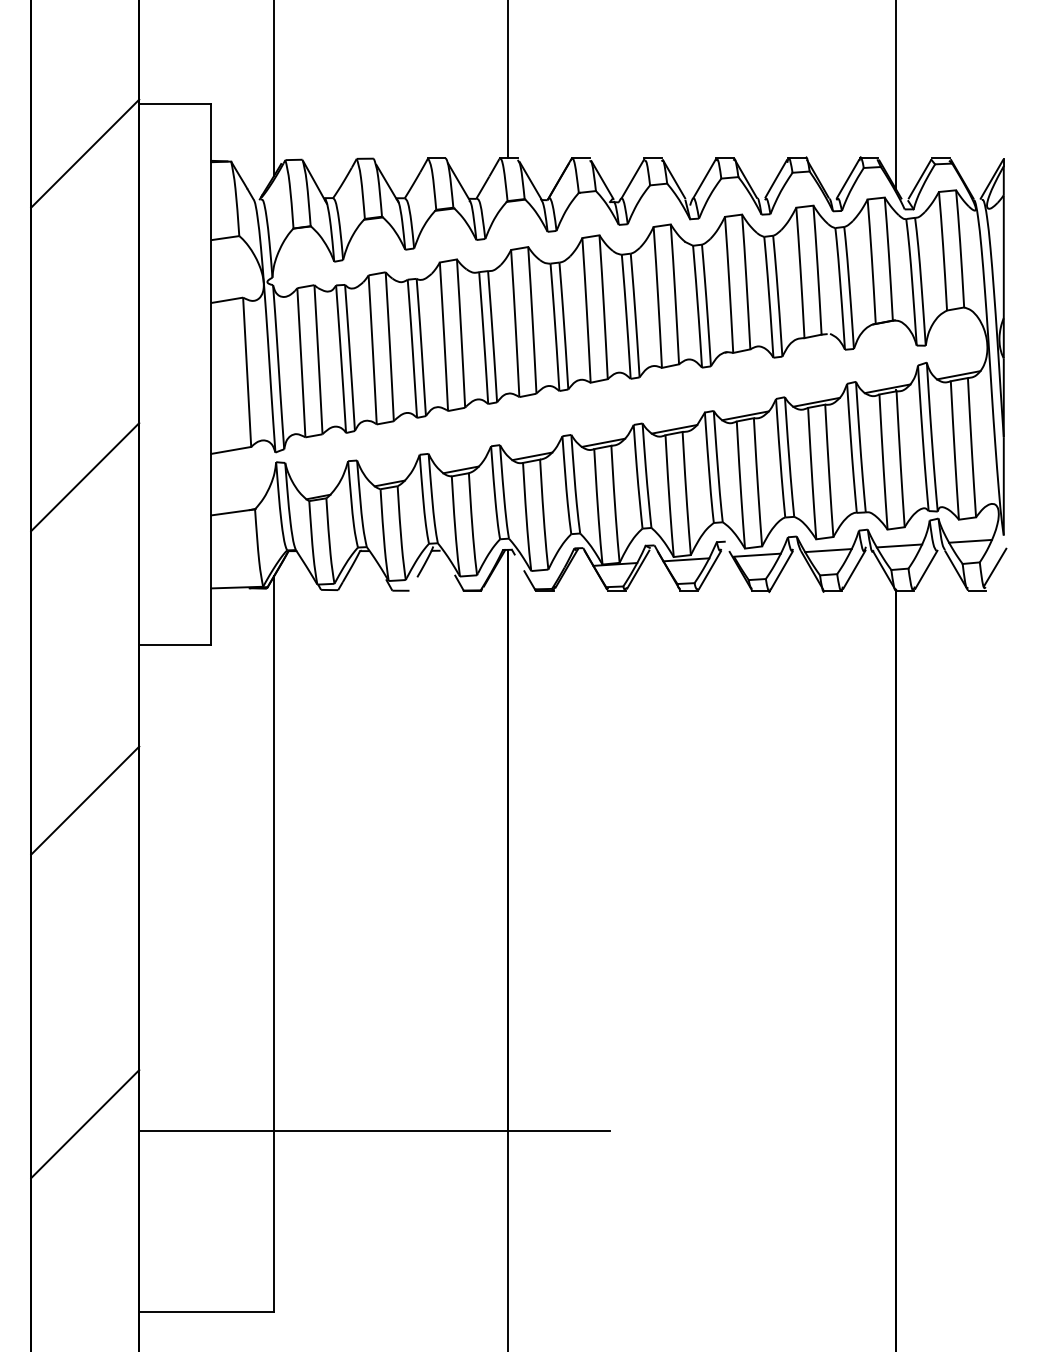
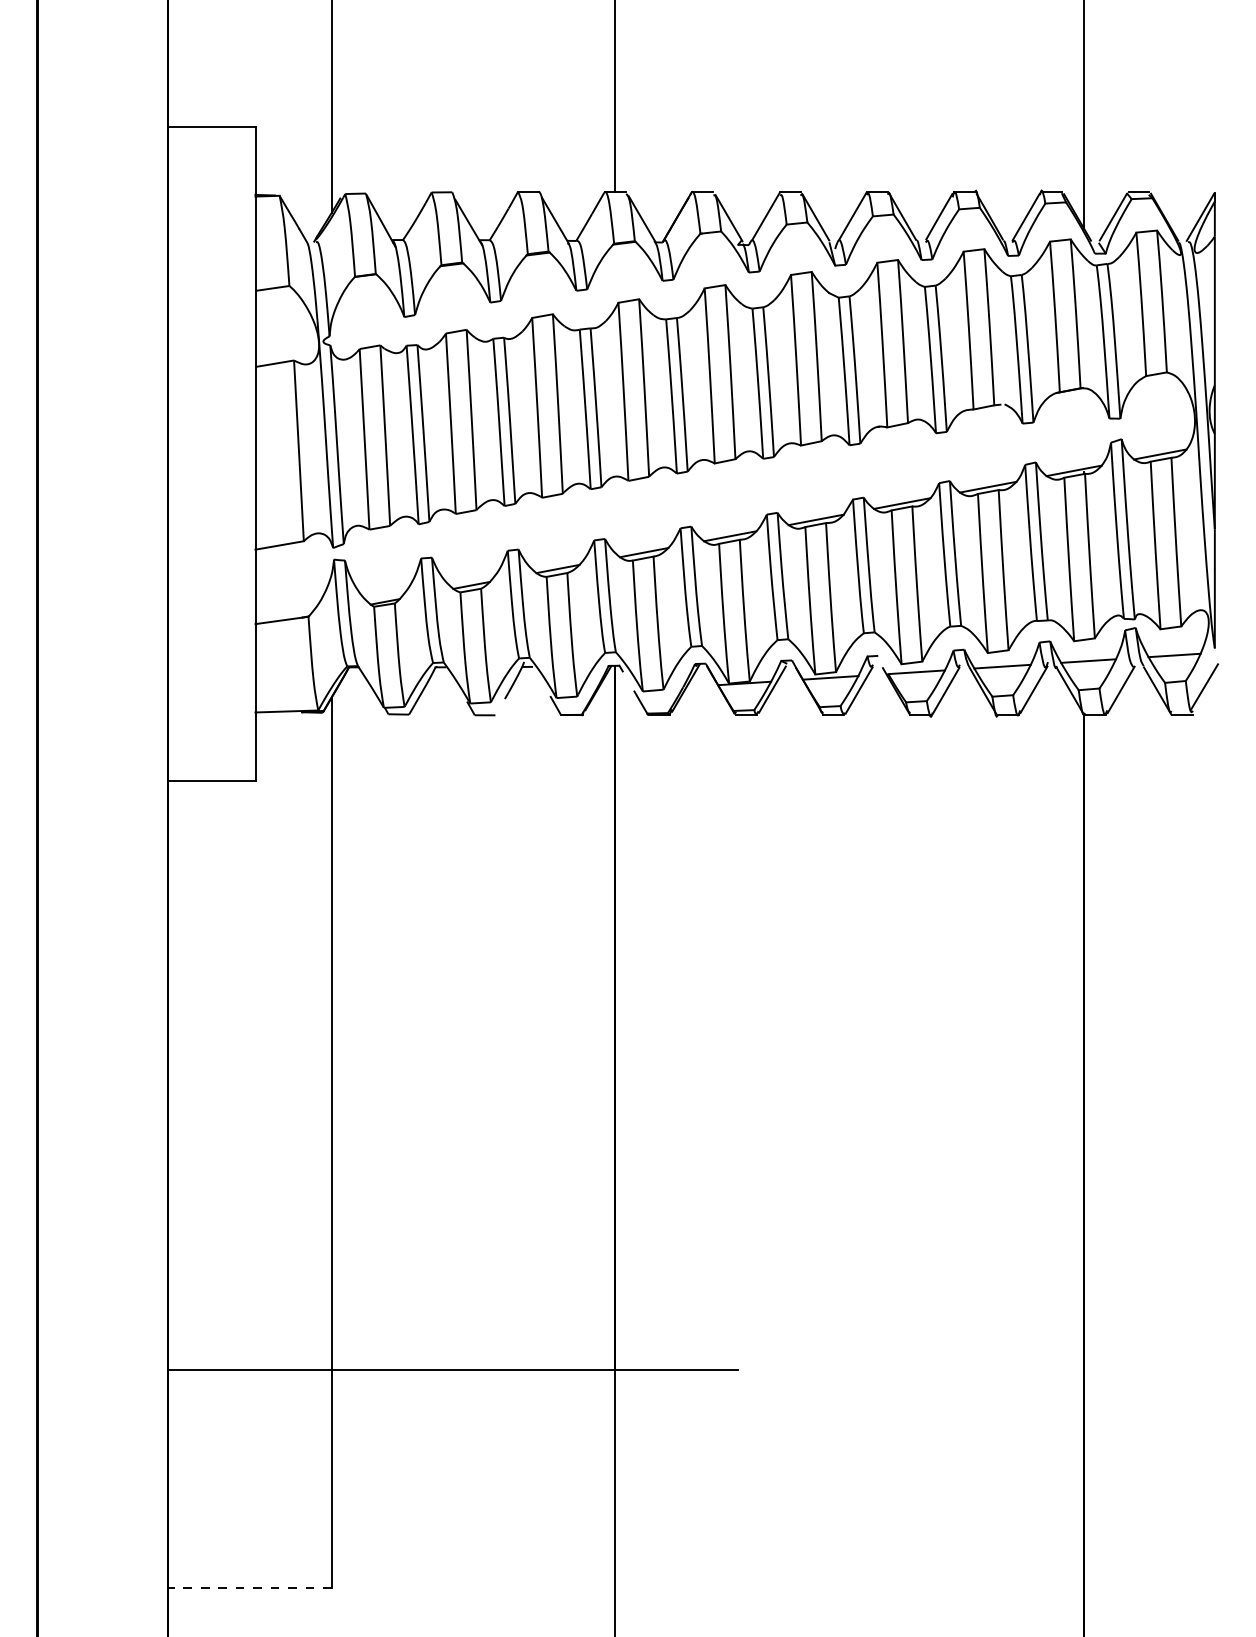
line: (84, 153) -> (102, 185), removed
line: (84, 476) -> (102, 577), removed
line: (84, 799) -> (102, 968), removed
line: (84, 1123) -> (102, 1360), removed
line: (207, 1311) -> (250, 1587), solid -> dashed

